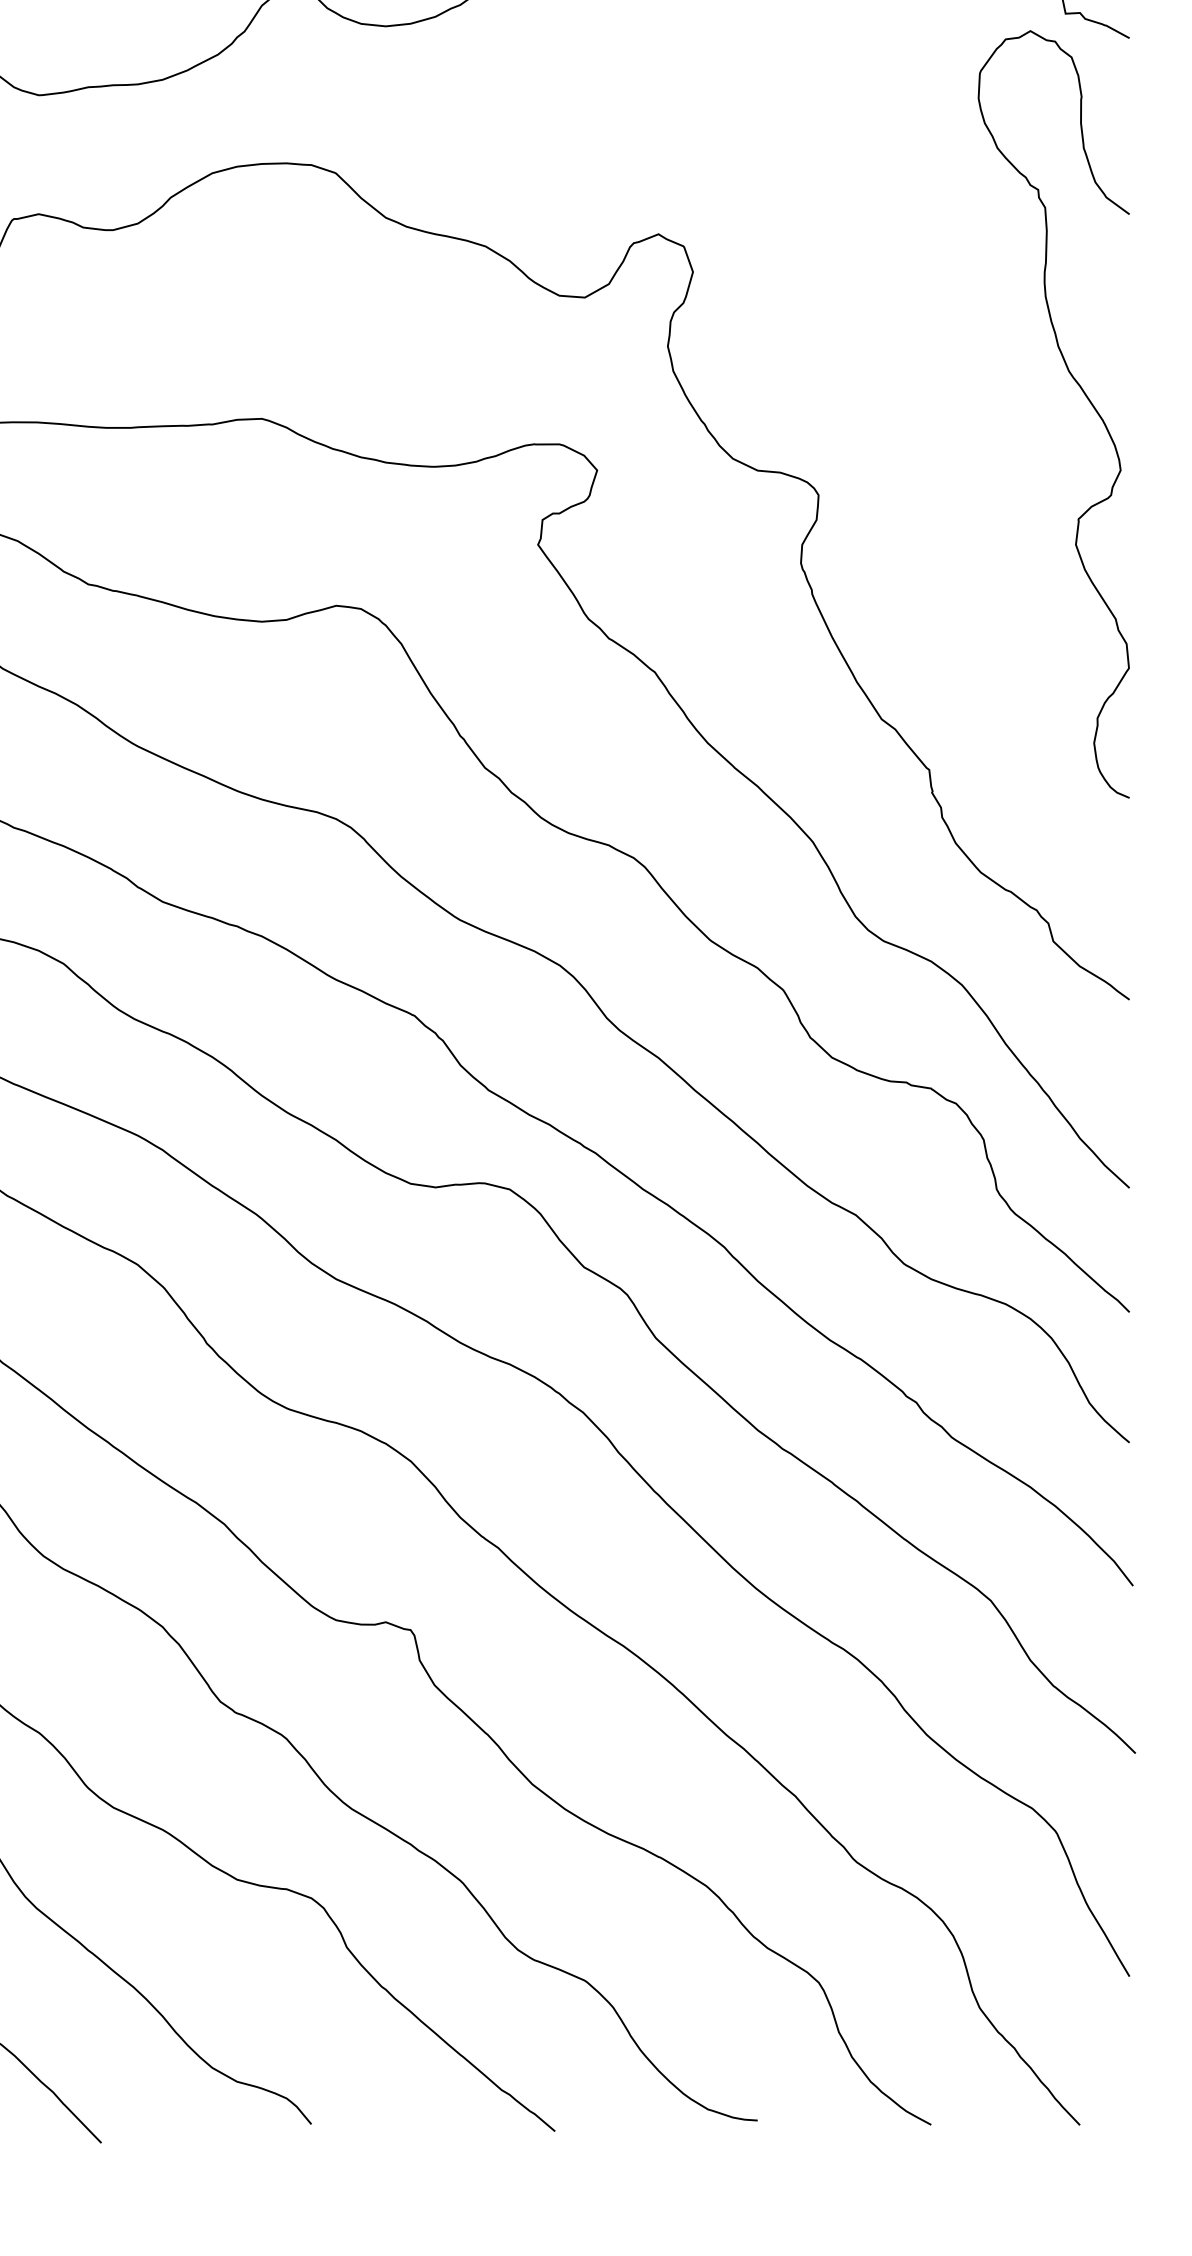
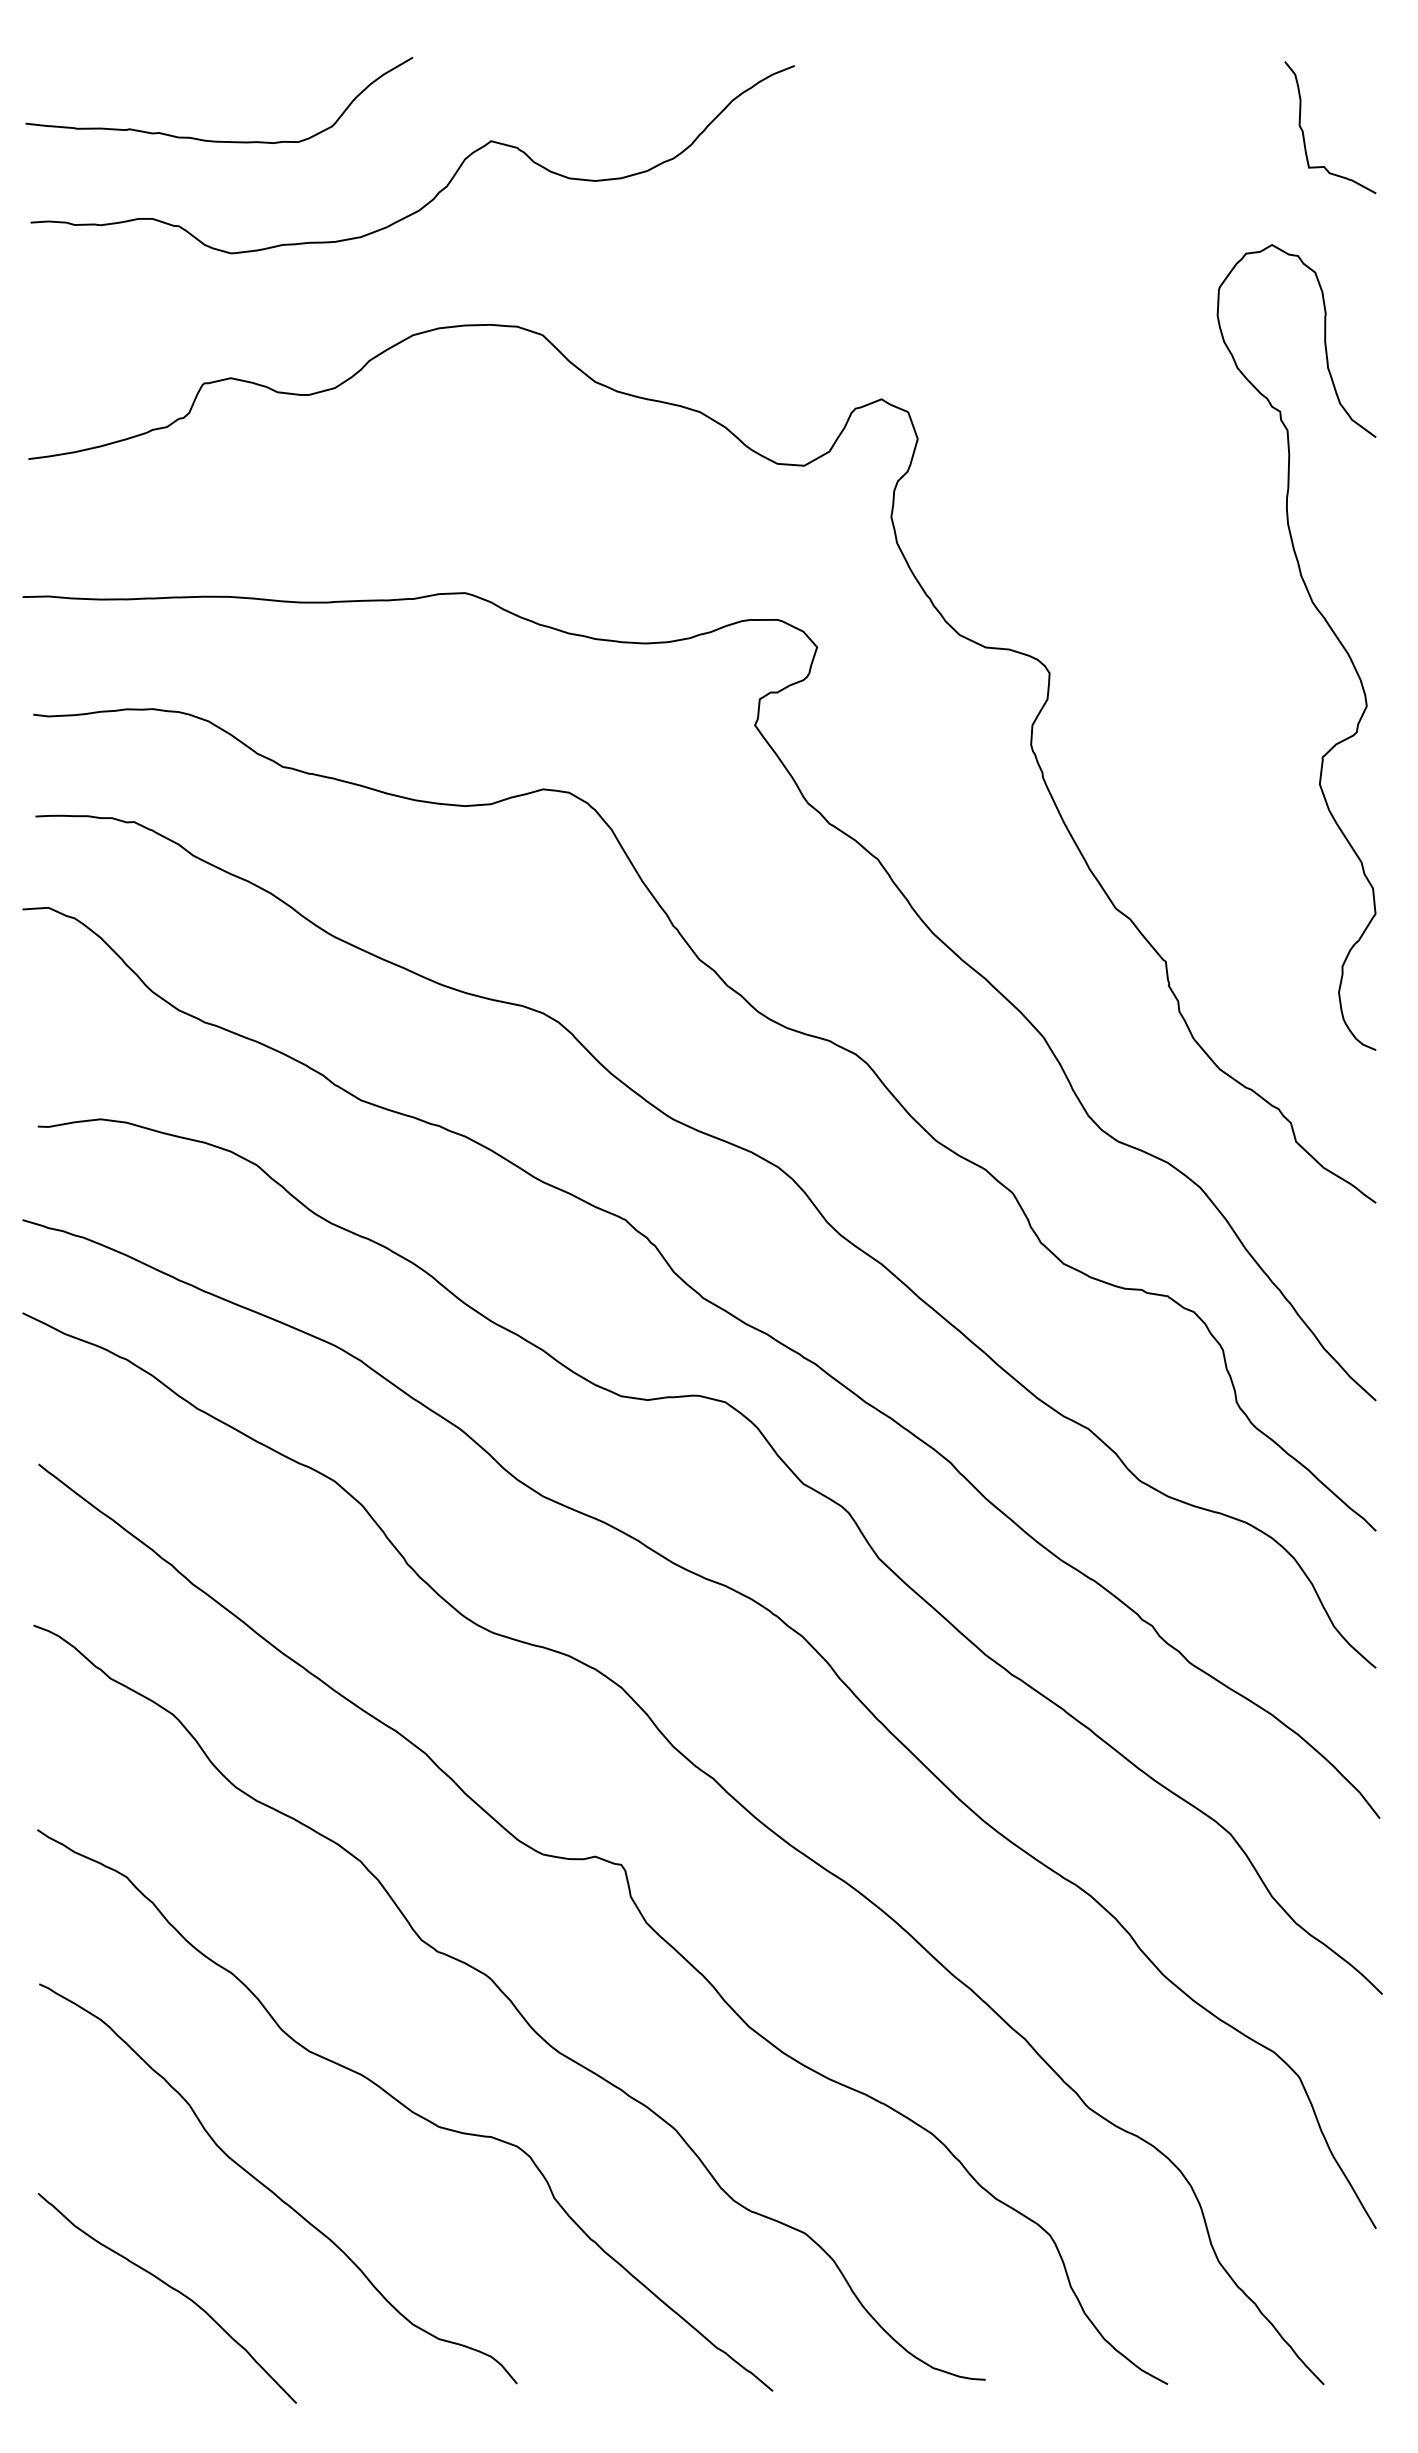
curve: (1084, 394) -> (1328, 626), moved

